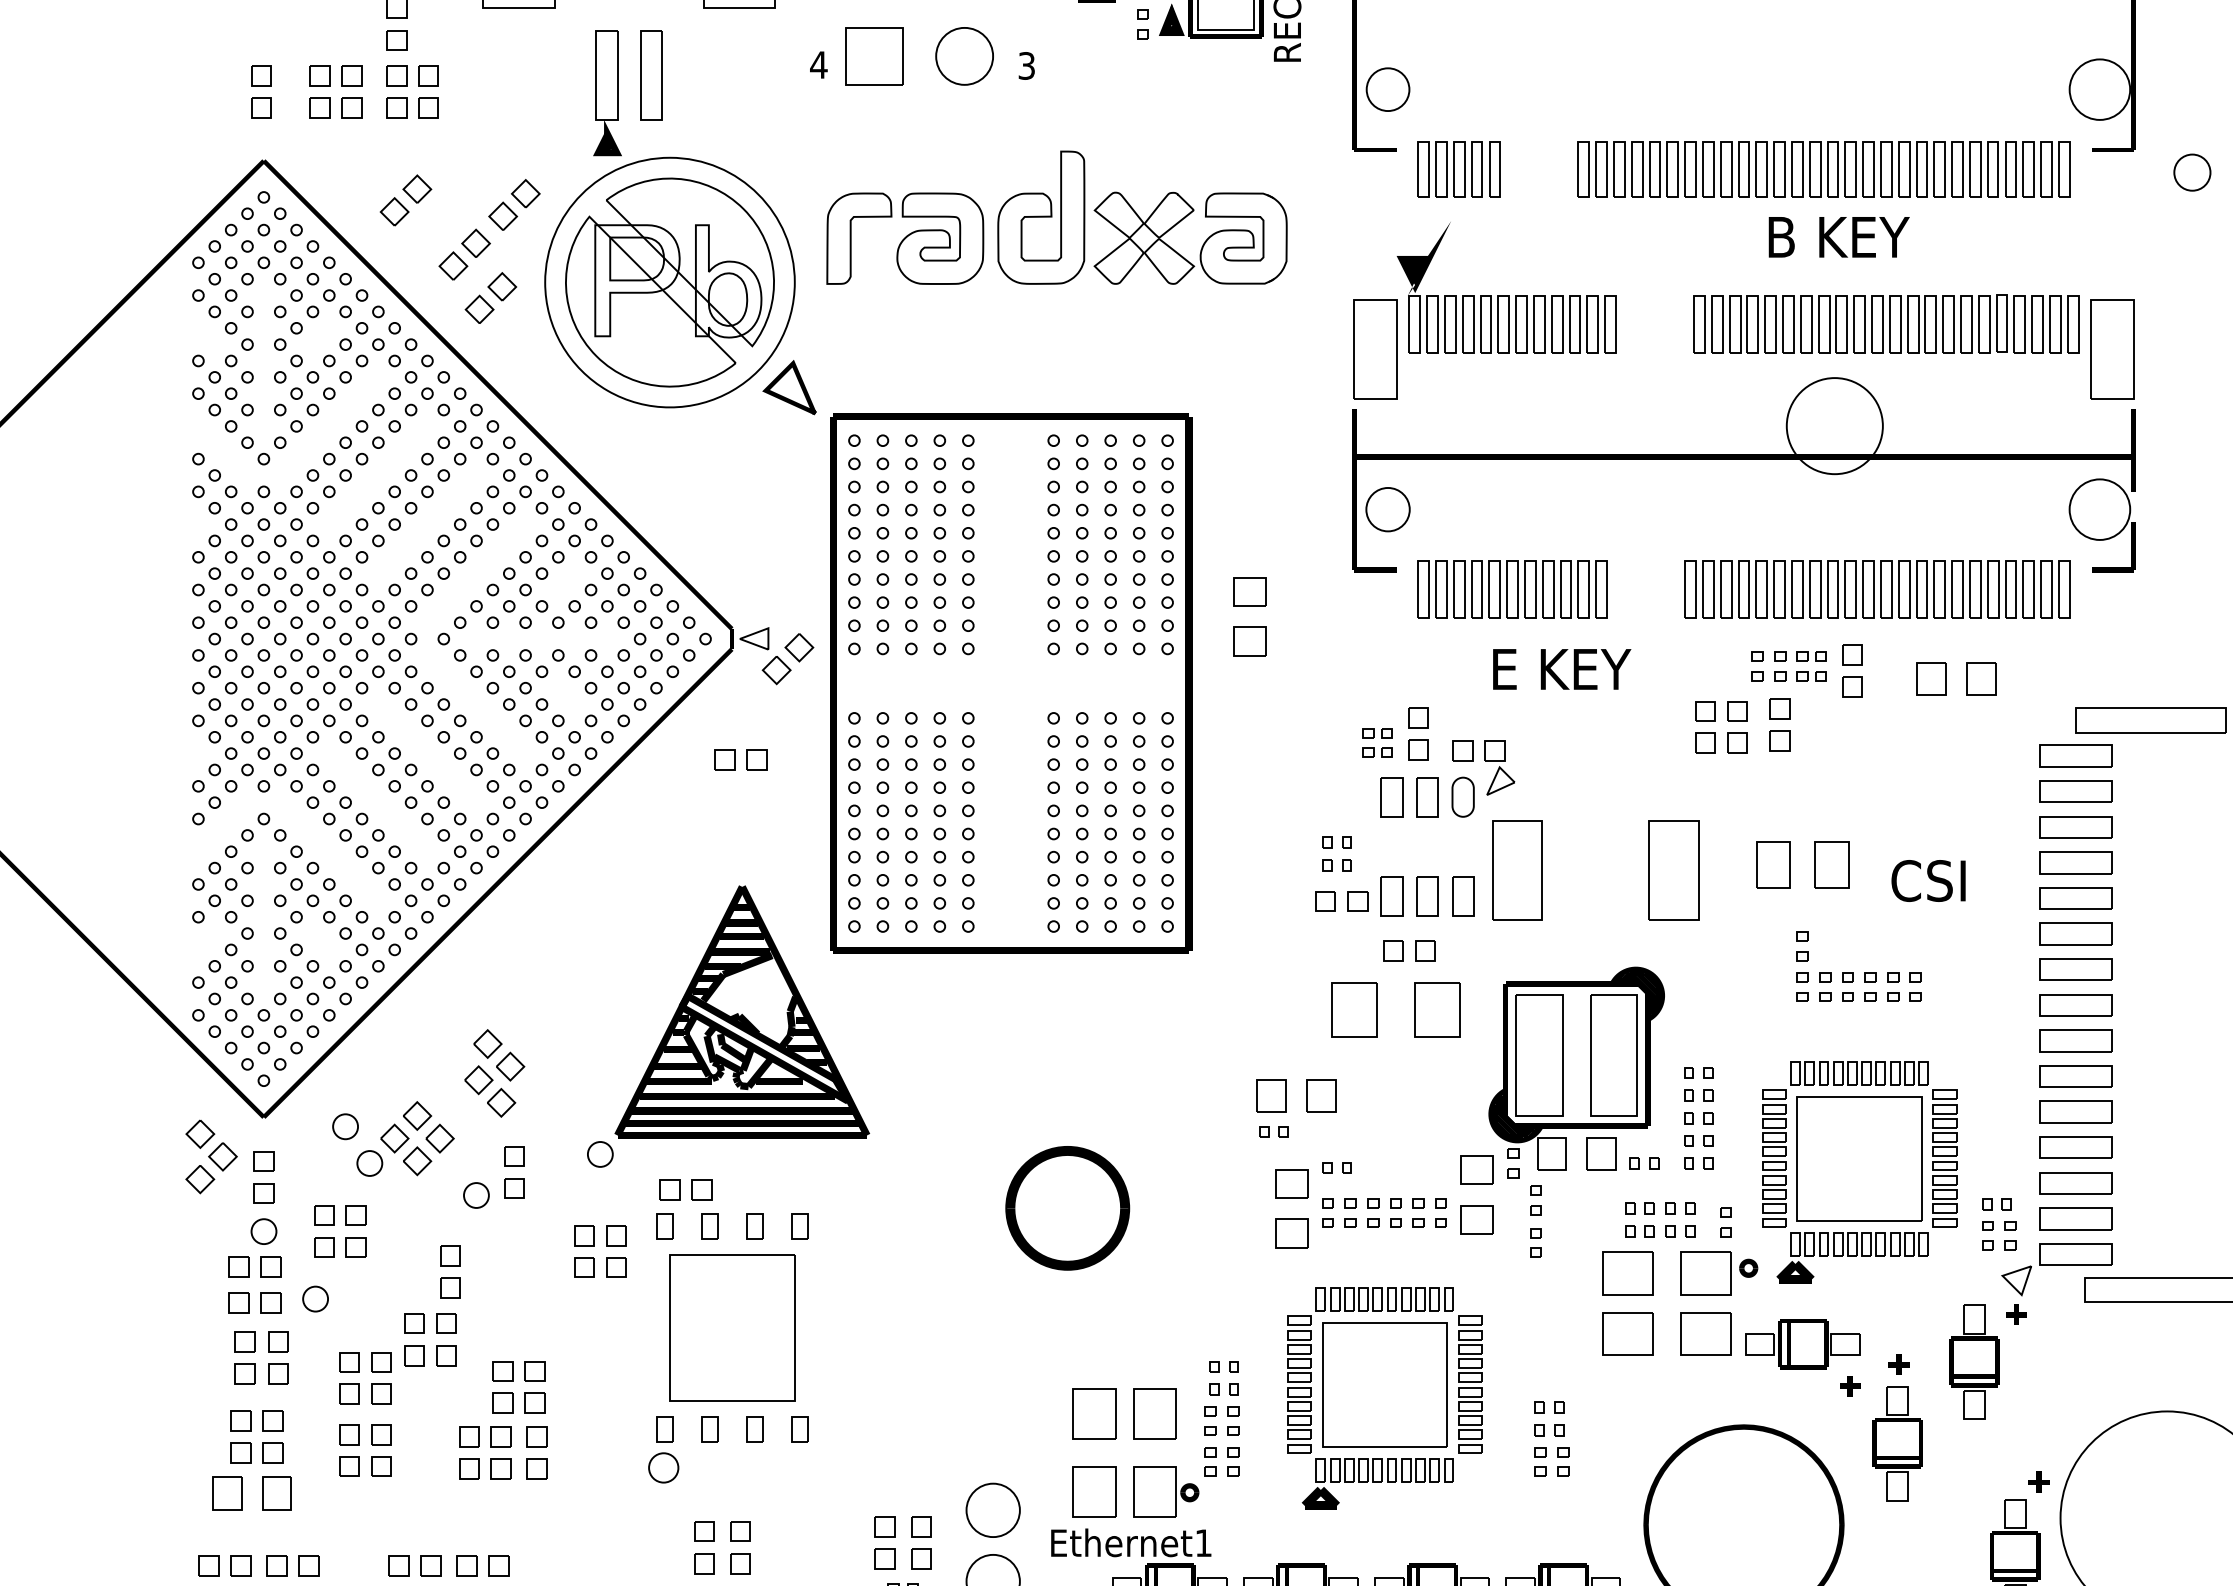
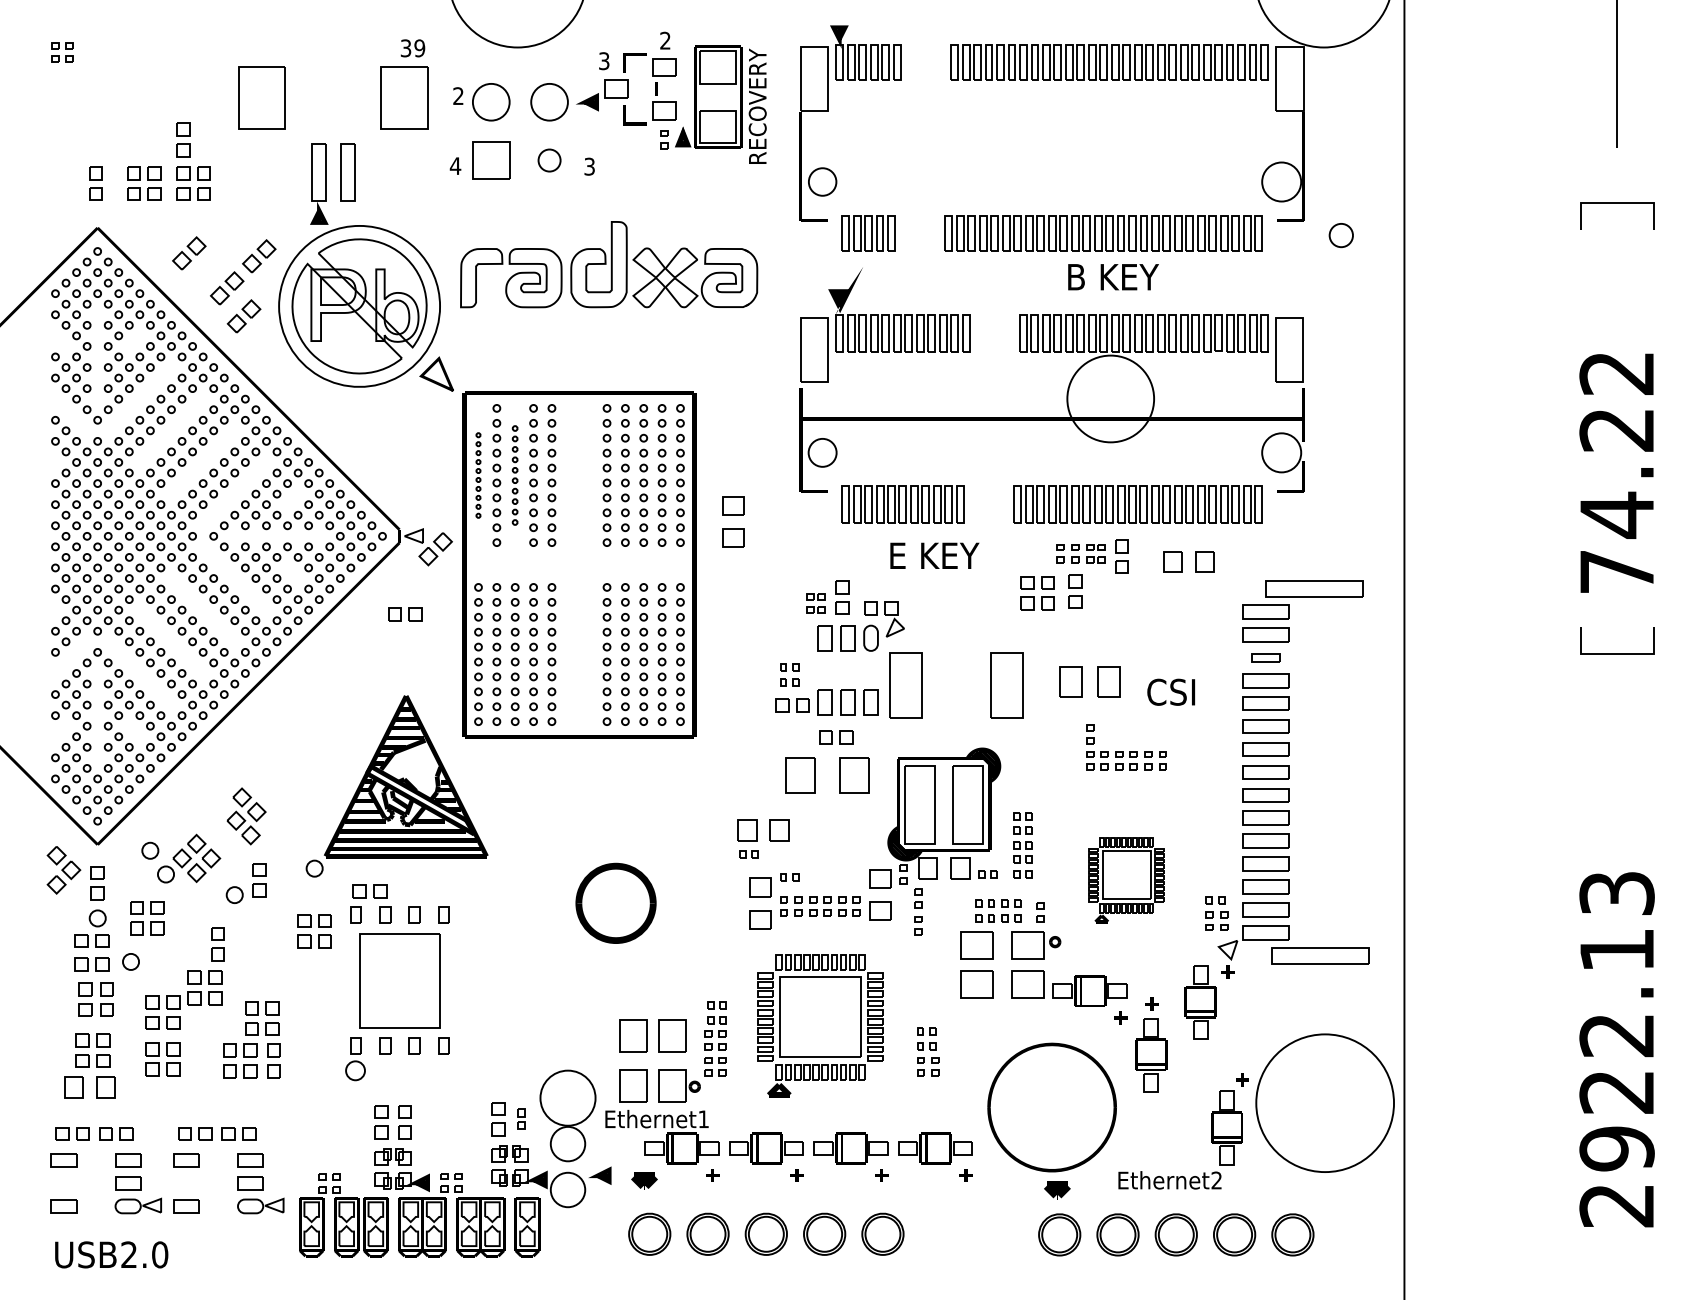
circle: (964, 56) -> (549, 160), size x0.6
circle: (1834, 425) -> (1110, 398), size x1.4
part: (854, 544) -> (478, 475), size x0.6
part: (910, 544) -> (514, 475), size x0.7
part: (2074, 827) -> (1265, 657), size x0.6
part: (1859, 1172) -> (1126, 880), size x0.6
circle: (992, 1509) -> (567, 1097), size x1.6
part: (921, 1543) -> (521, 1119), size x0.6

